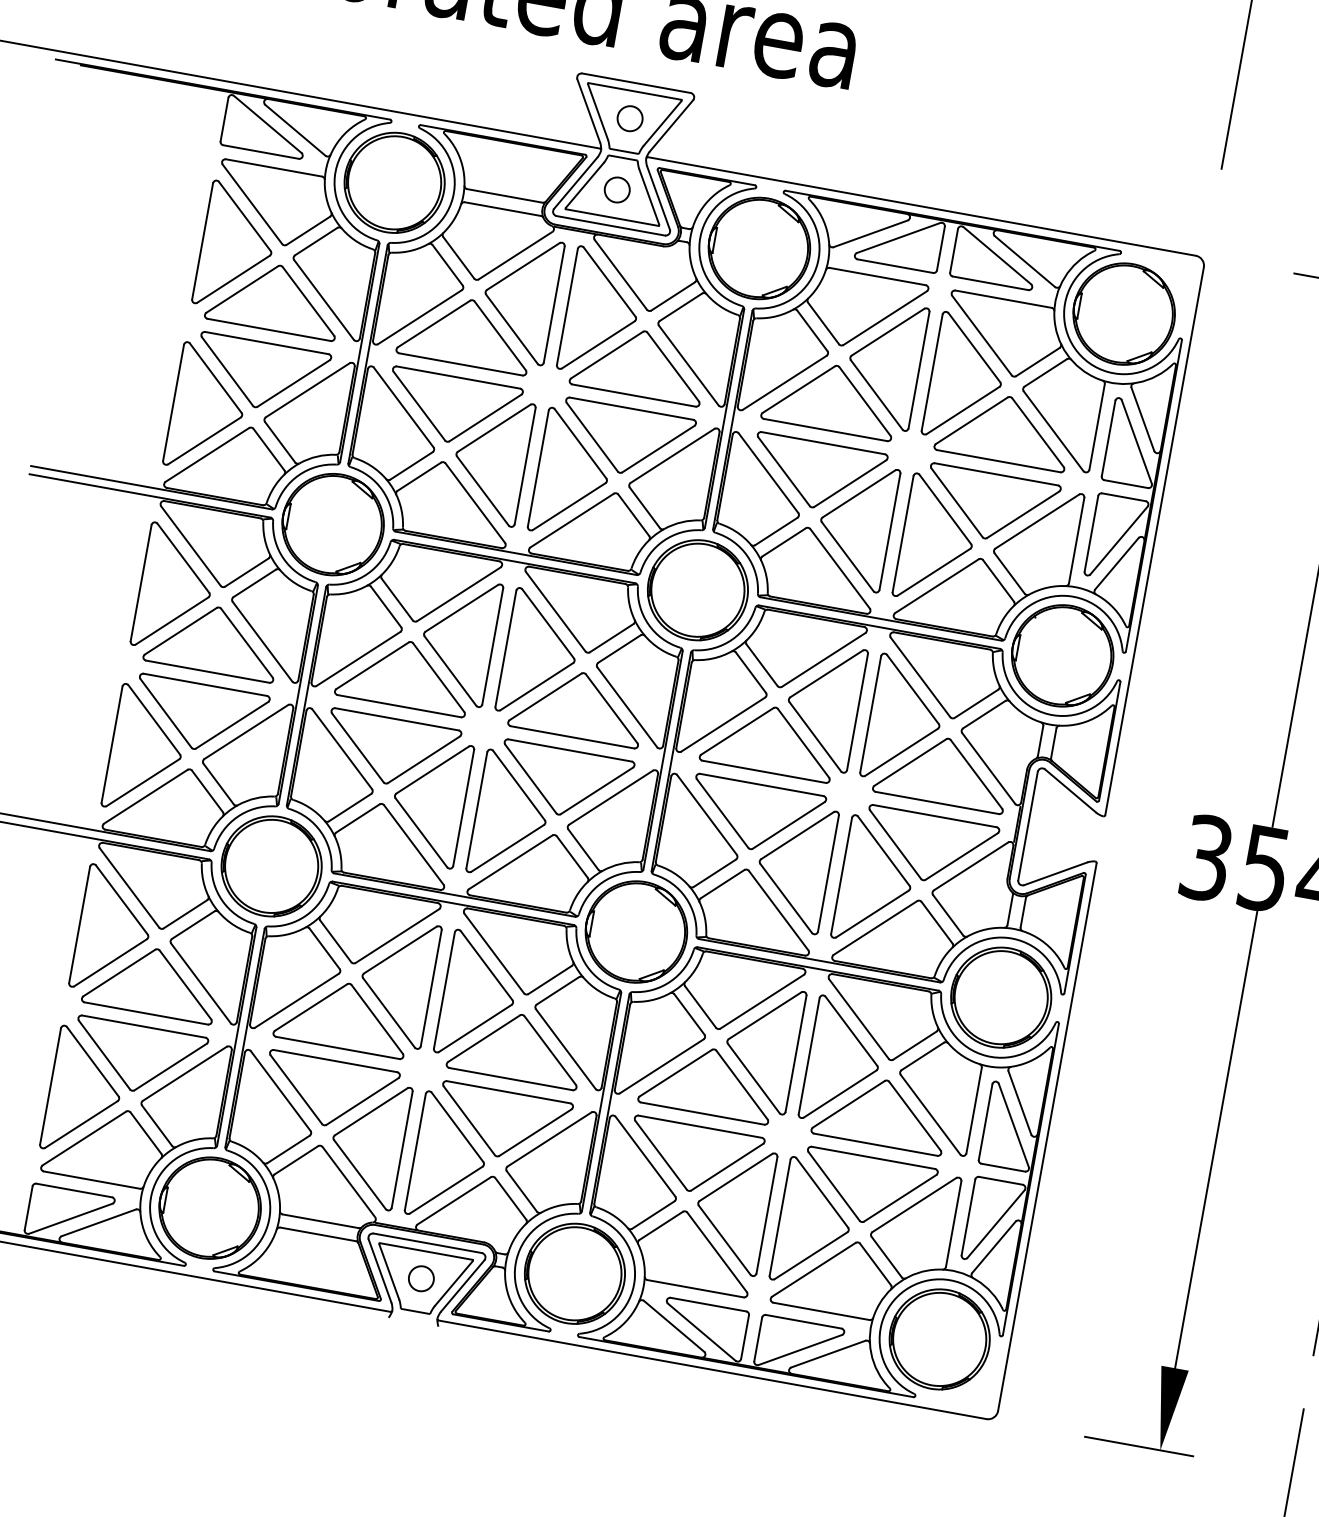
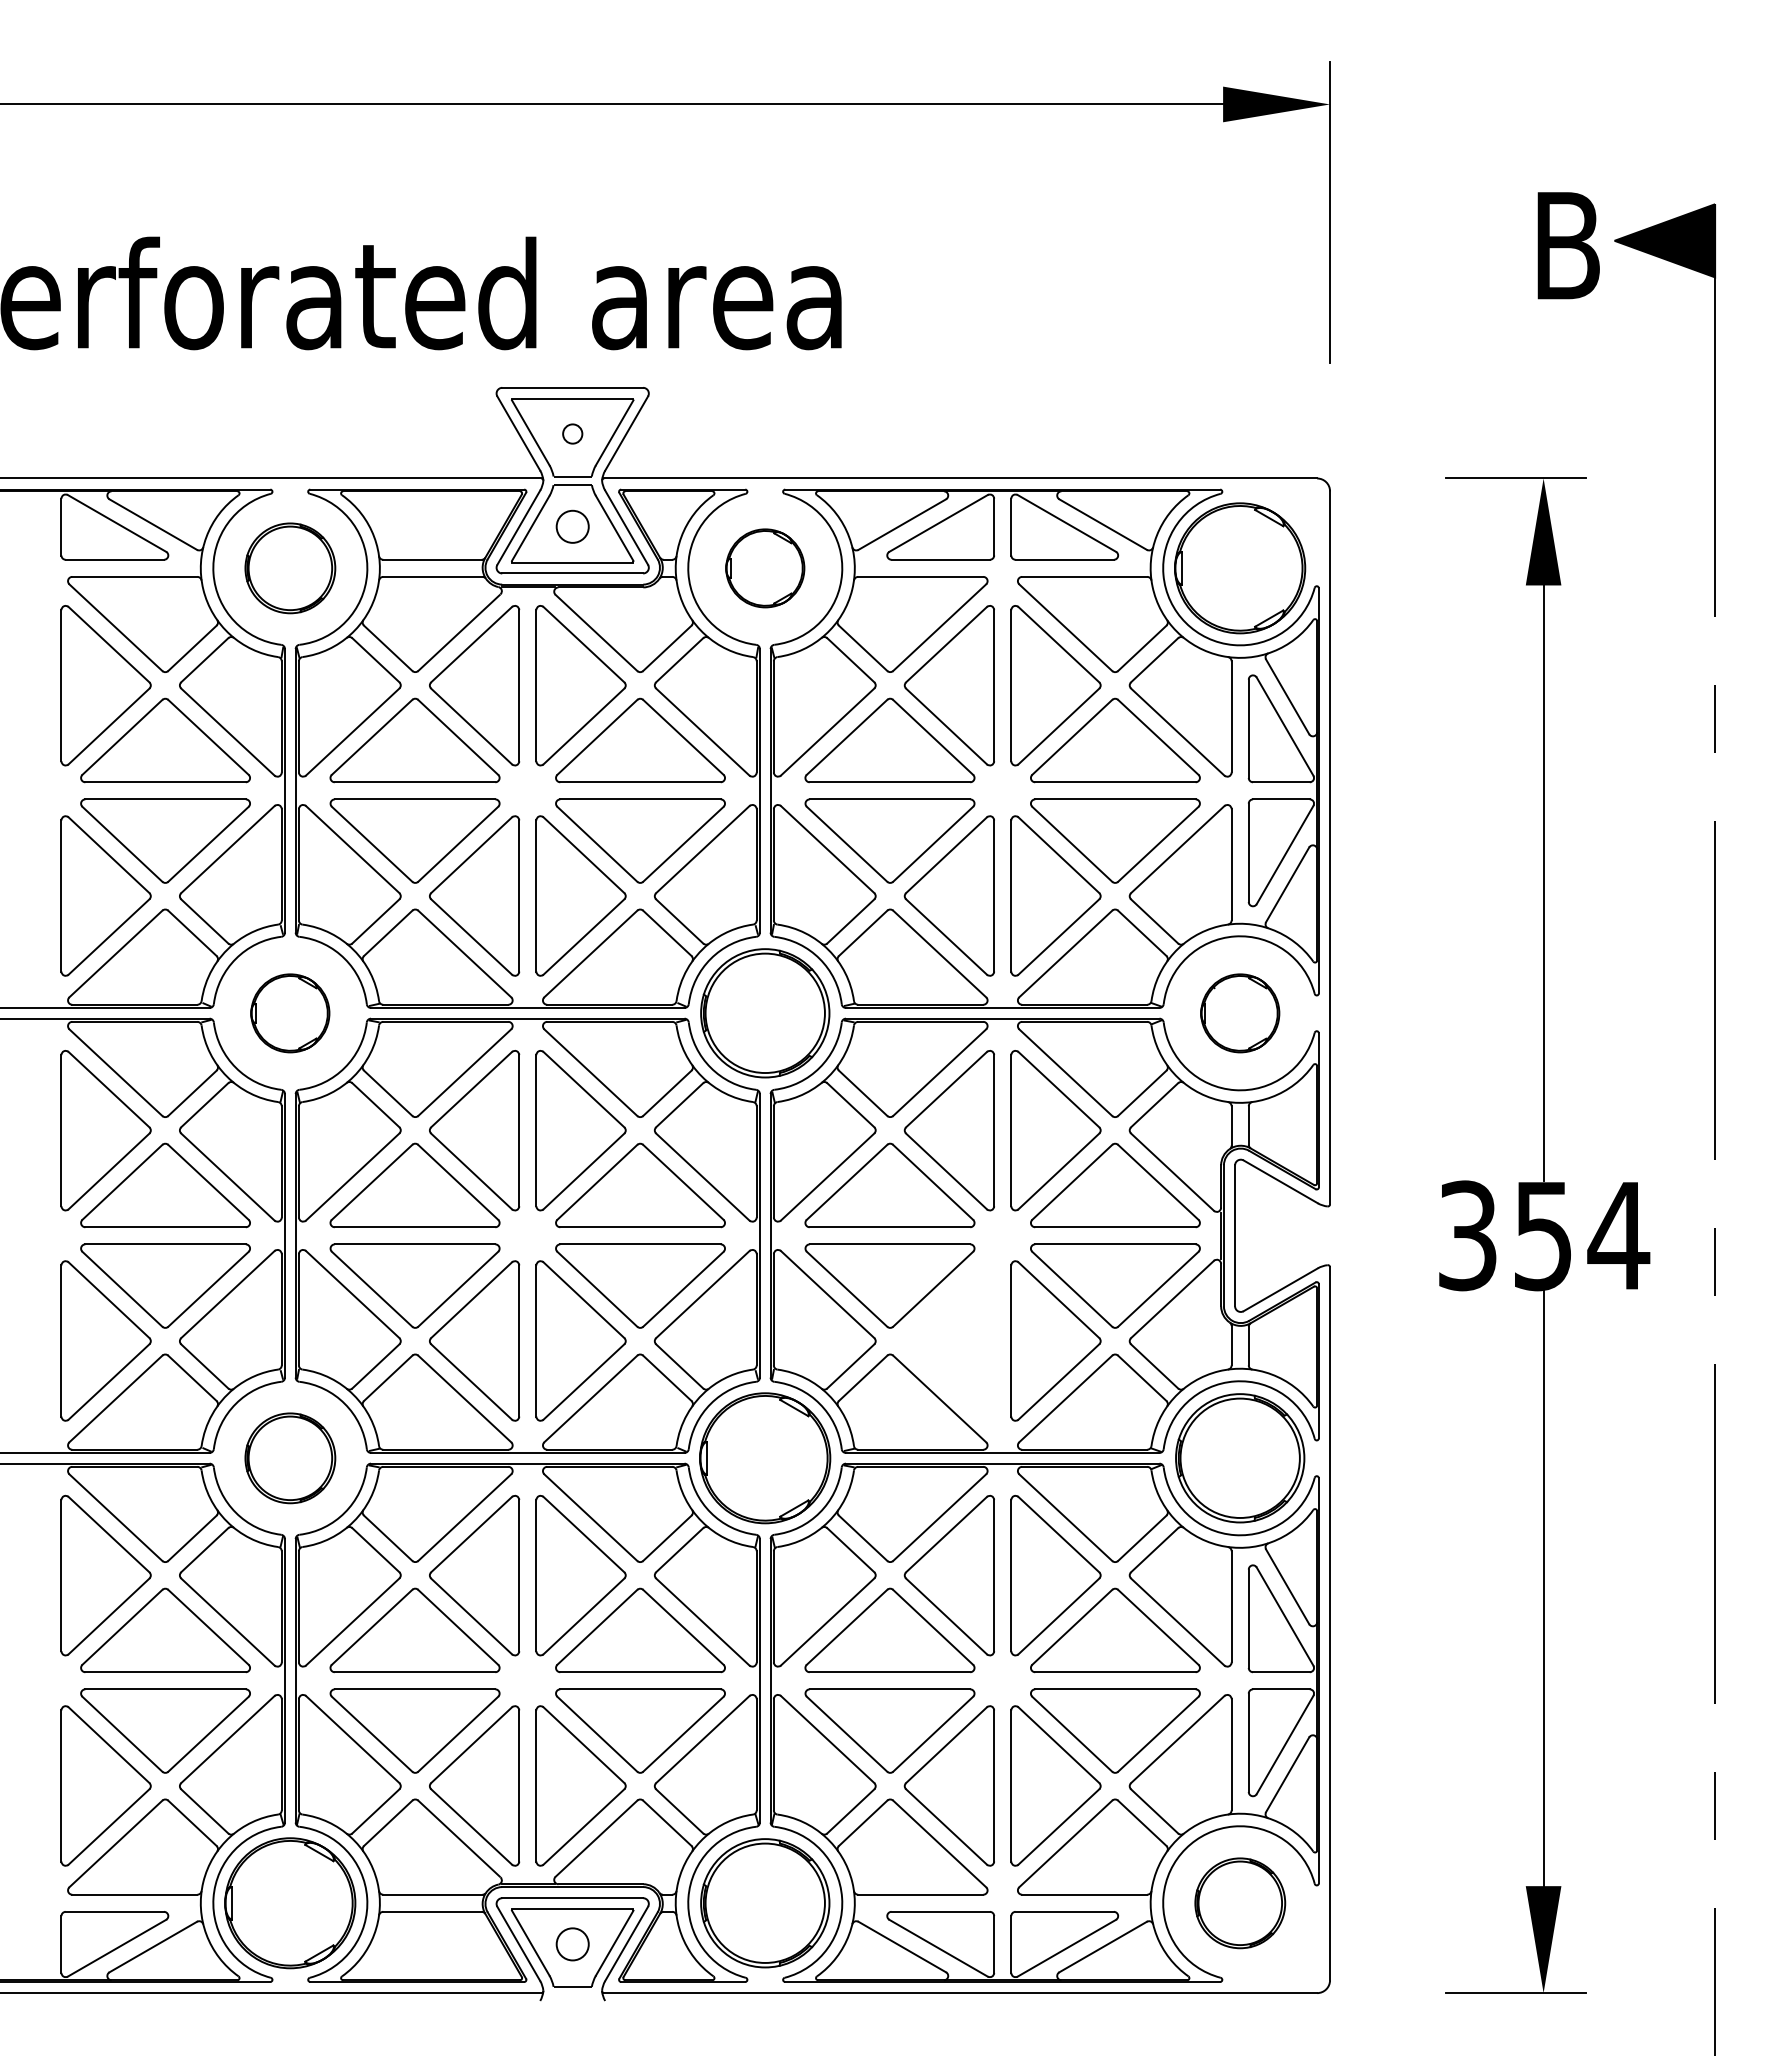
circle: (629, 119) -> (572, 434), size x0.6
part: (394, 183) -> (290, 568), size x0.7
part: (759, 248) -> (765, 568), size x0.6
part: (333, 524) -> (290, 1013), size x0.6
part: (1062, 656) -> (1240, 1013), size x0.6
part: (271, 866) -> (290, 1458), size x0.7
part: (793, 866) -> (948, 1340), removed
part: (939, 1339) -> (1240, 1903), size x0.7

